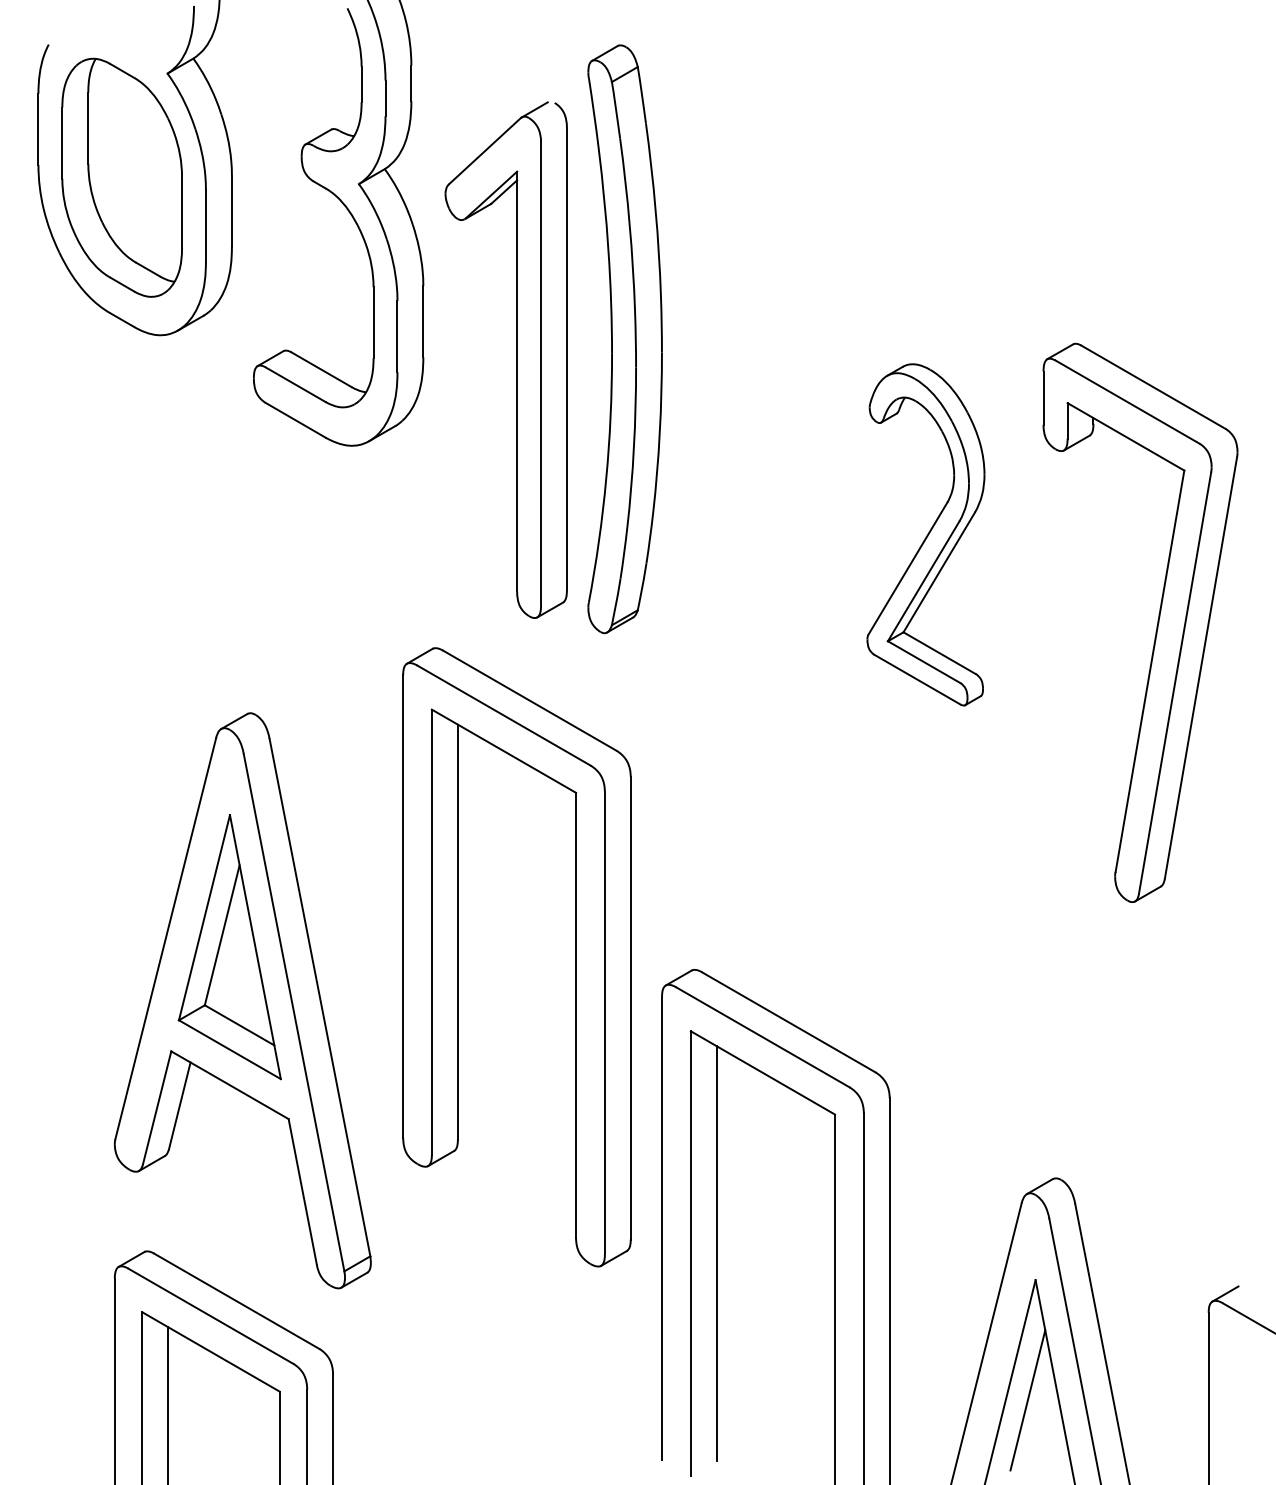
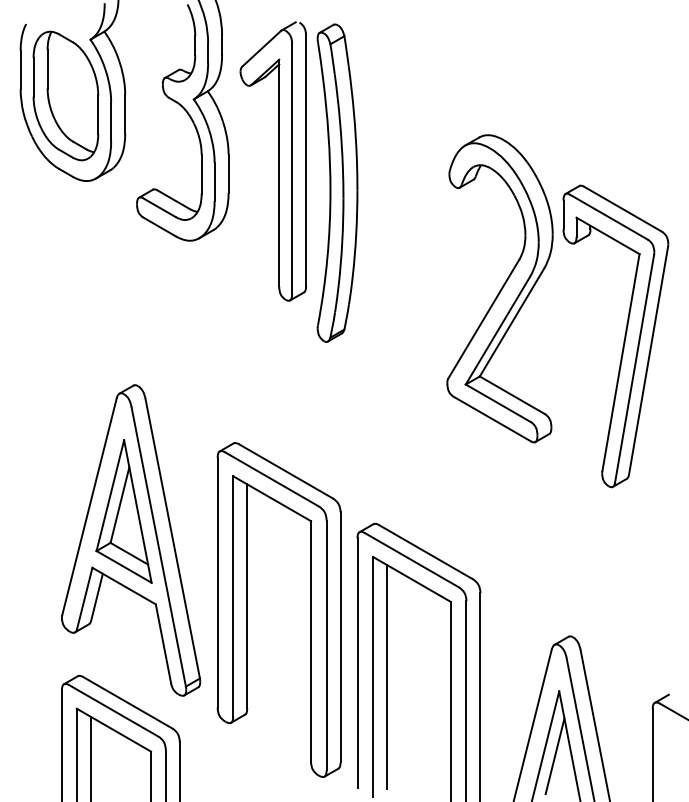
part: (504, 360) -> (272, 161), moved
part: (924, 534) -> (499, 288), size x1.67
part: (458, 956) -> (247, 609), moved

